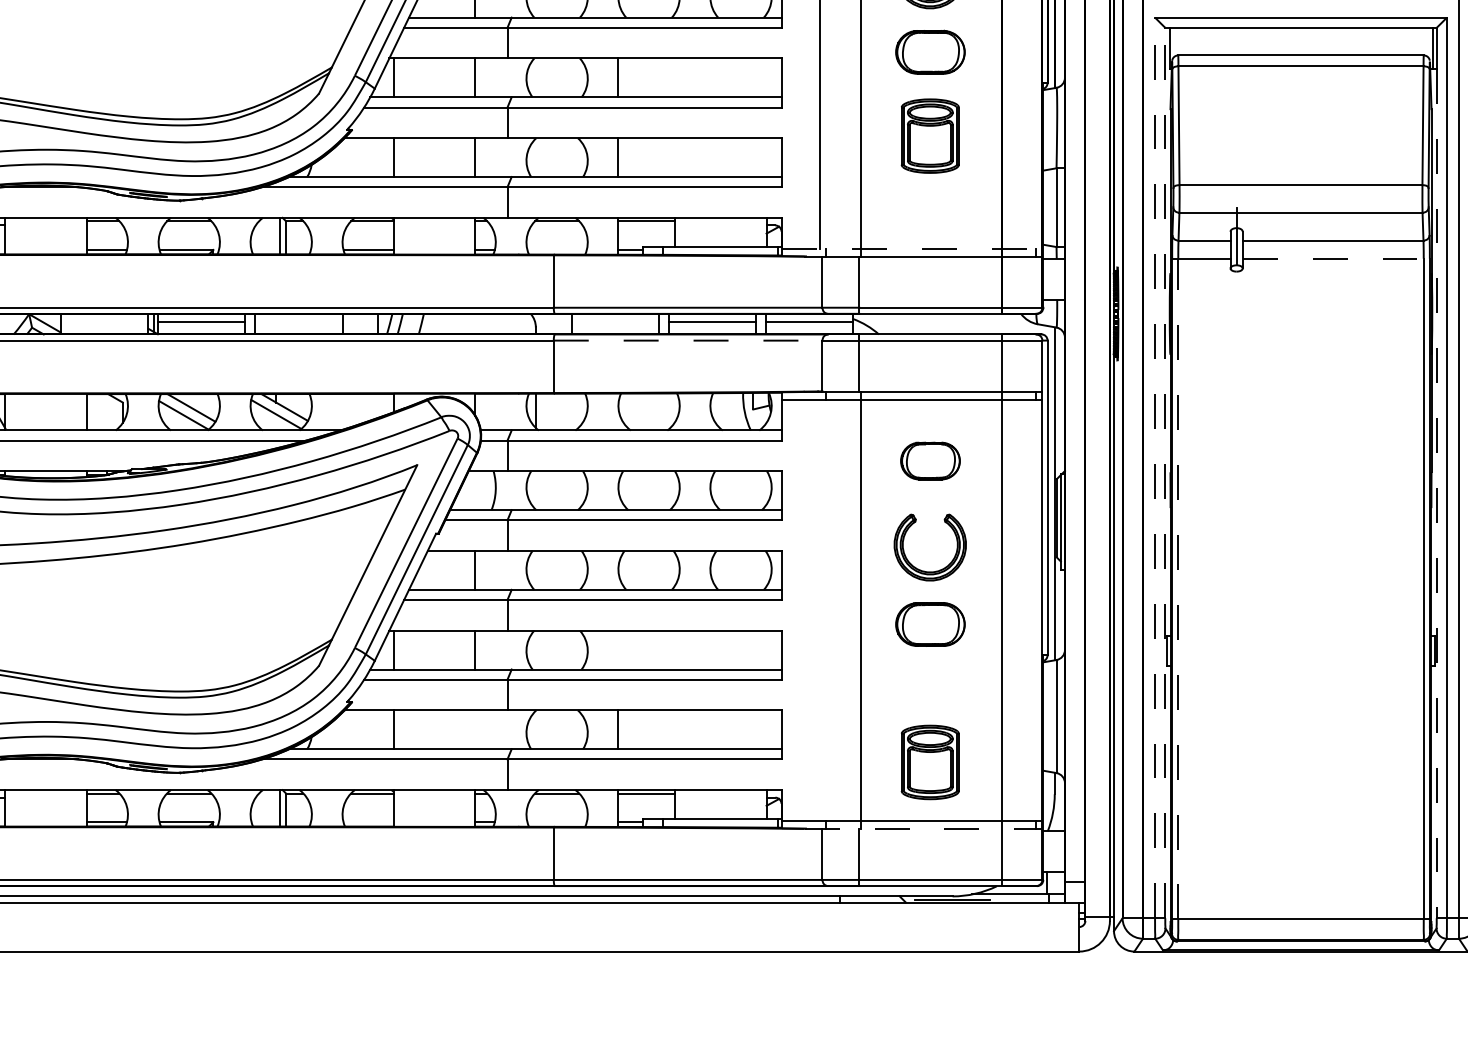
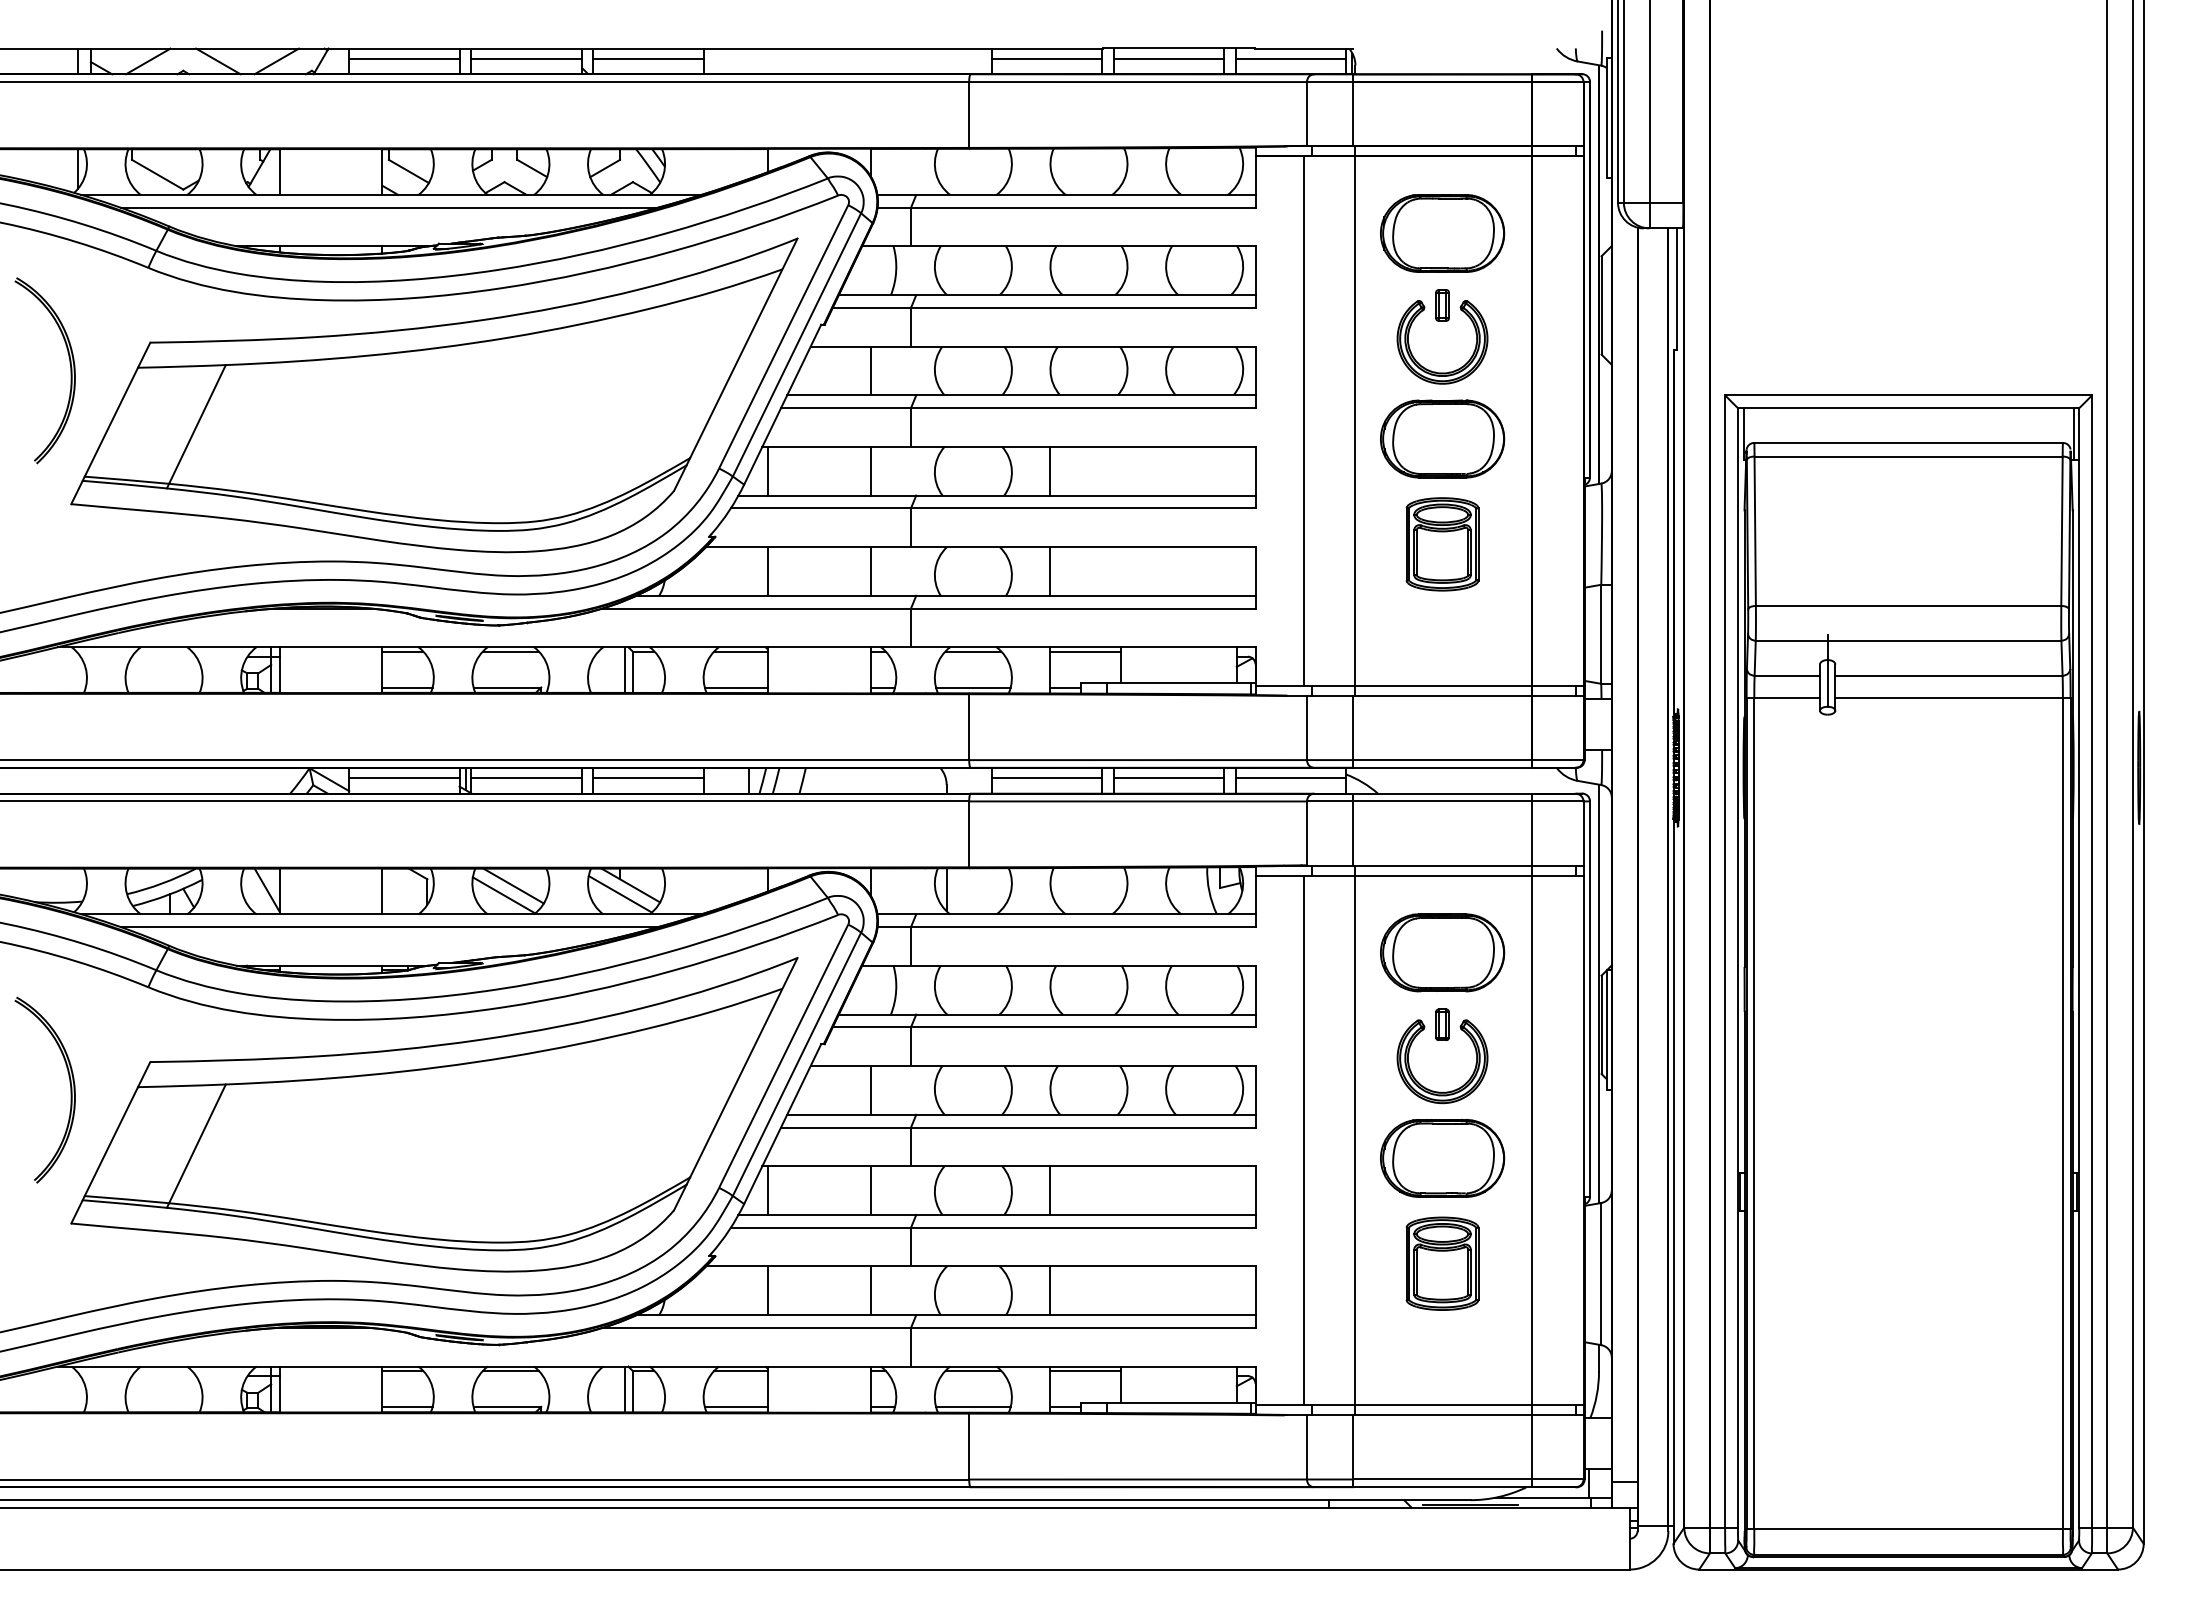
part: (930, 51) -> (1442, 438), size x1.43
line: (911, 248) -> (1419, 685), dashed -> solid
line: (557, 249) -> (973, 687), added
line: (1335, 258) -> (1952, 698), dashed -> solid
line: (104, 322) -> (404, 778), added
line: (298, 322) -> (648, 778), added
line: (615, 322) -> (1046, 778), added
line: (688, 340) -> (1138, 801), dashed -> solid
part: (930, 460) -> (1442, 952), size x1.67
line: (1155, 467) -> (1725, 961), dashed -> solid
line: (1164, 473) -> (1737, 968), dashed -> solid
line: (1436, 494) -> (2079, 994), dashed -> solid
part: (930, 518) -> (1442, 1024), added
line: (1178, 588) -> (1754, 1113), dashed -> solid
line: (820, 610) -> (1304, 1140), added
part: (930, 624) -> (1442, 1158), size x1.43
line: (618, 650) -> (1050, 1190), added
line: (475, 729) -> (870, 1290), added
part: (930, 762) -> (1442, 1263), moved
line: (367, 821) -> (735, 1406), added
line: (557, 821) -> (973, 1406), added
line: (923, 829) -> (1434, 1415), dashed -> solid

